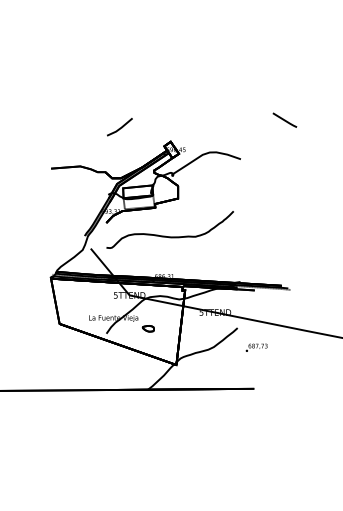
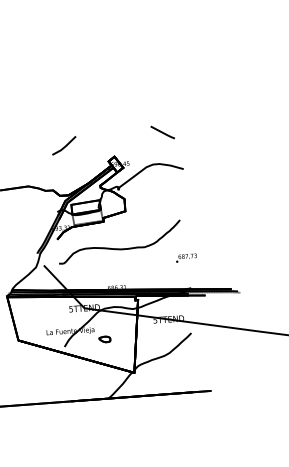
line: (284, 119) -> (162, 131), moved
text: (256, 347) -> (186, 257), moved

